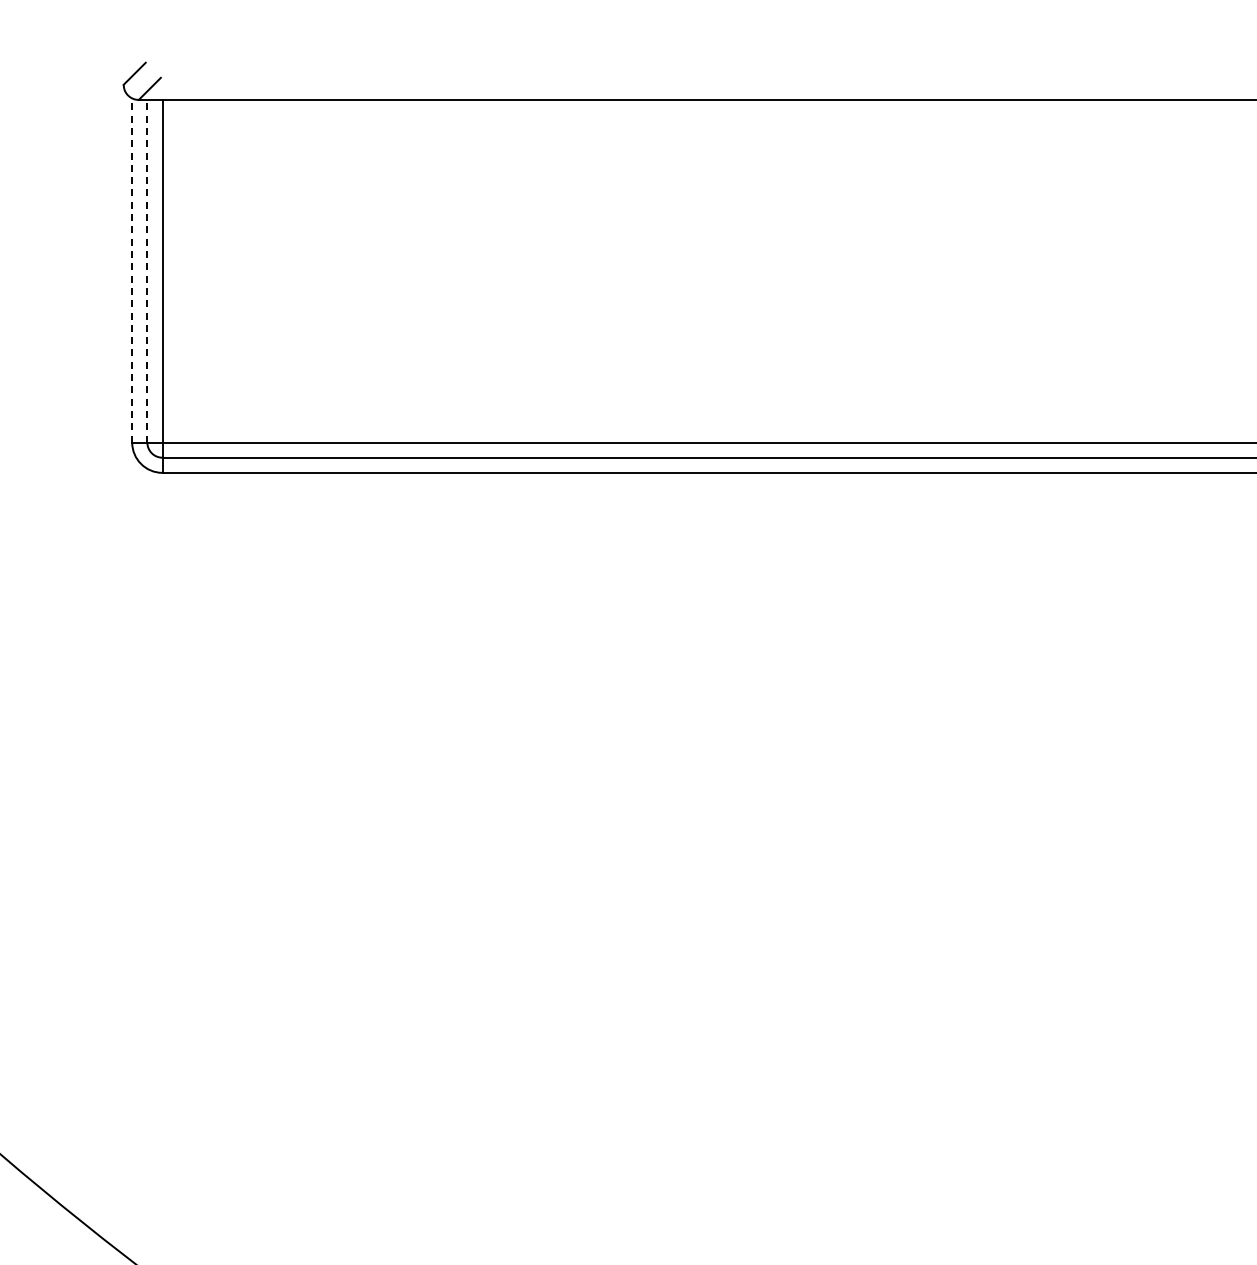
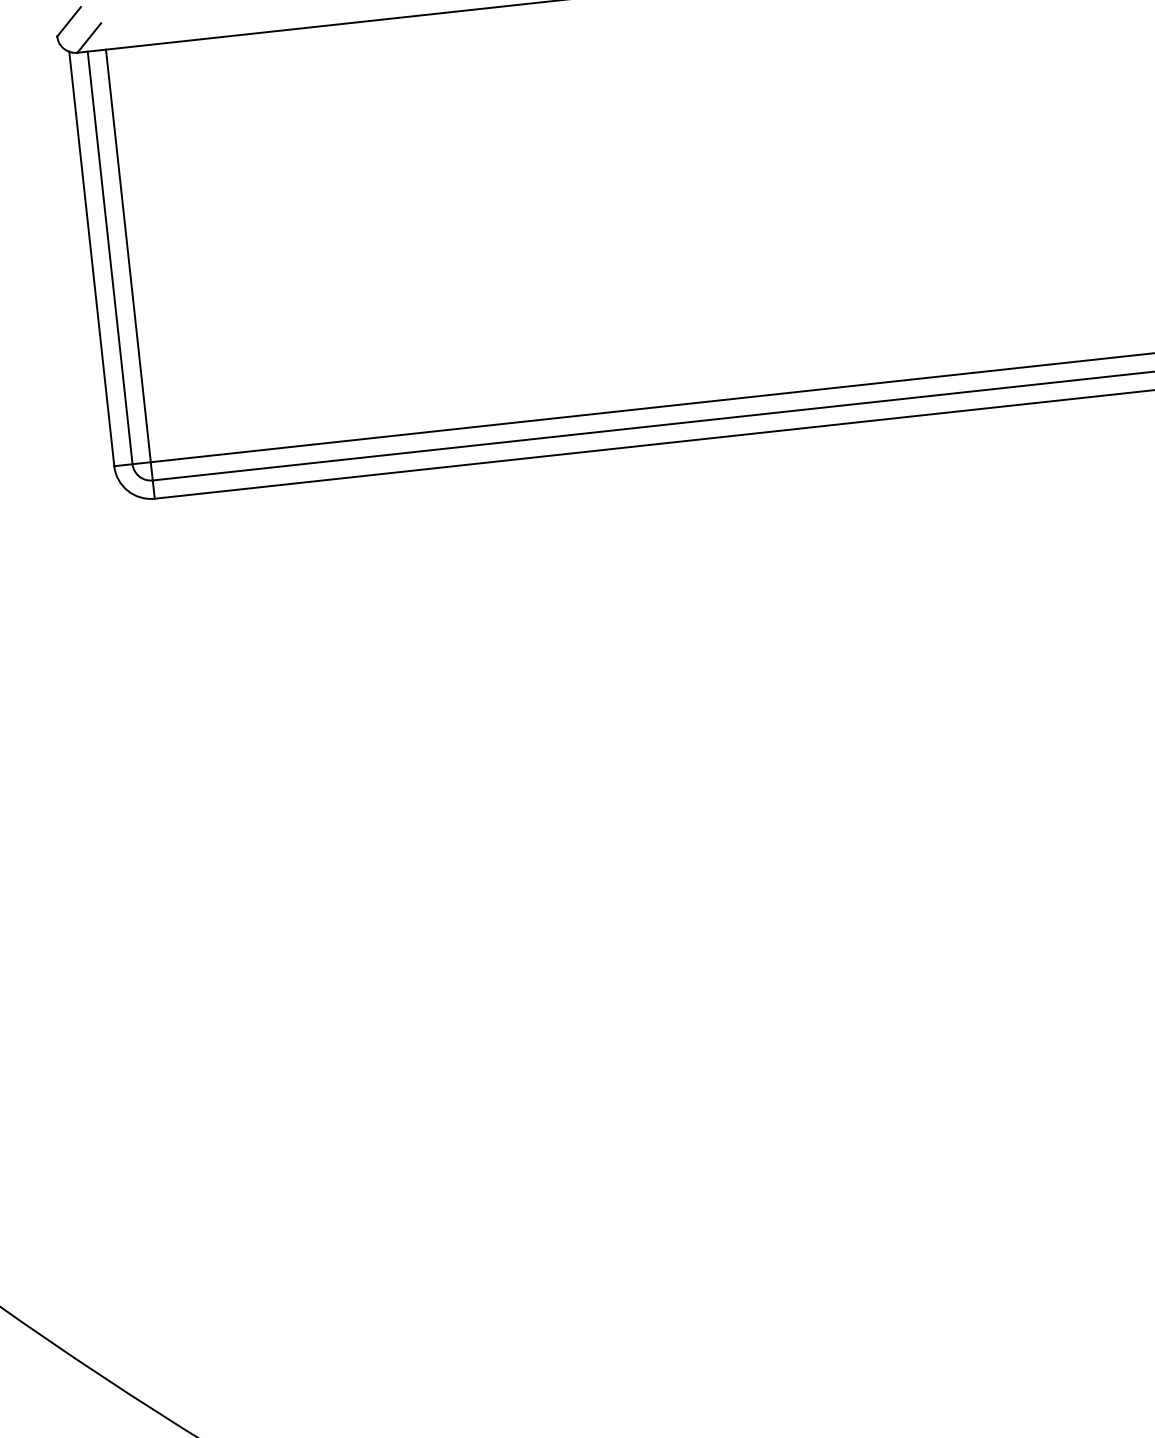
line: (132, 269) -> (92, 257), dashed -> solid
line: (147, 270) -> (110, 256), dashed -> solid

